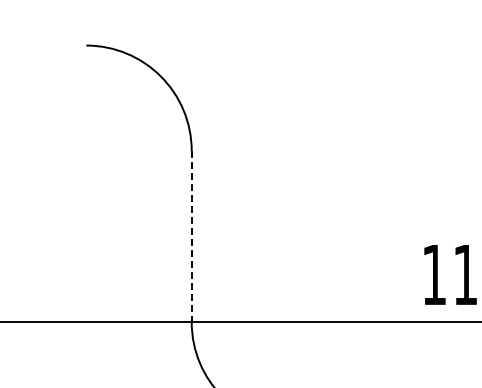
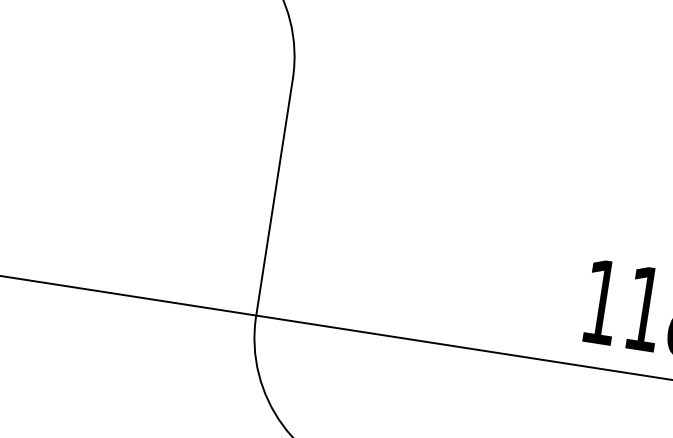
line: (191, 236) -> (274, 197), dashed -> solid

